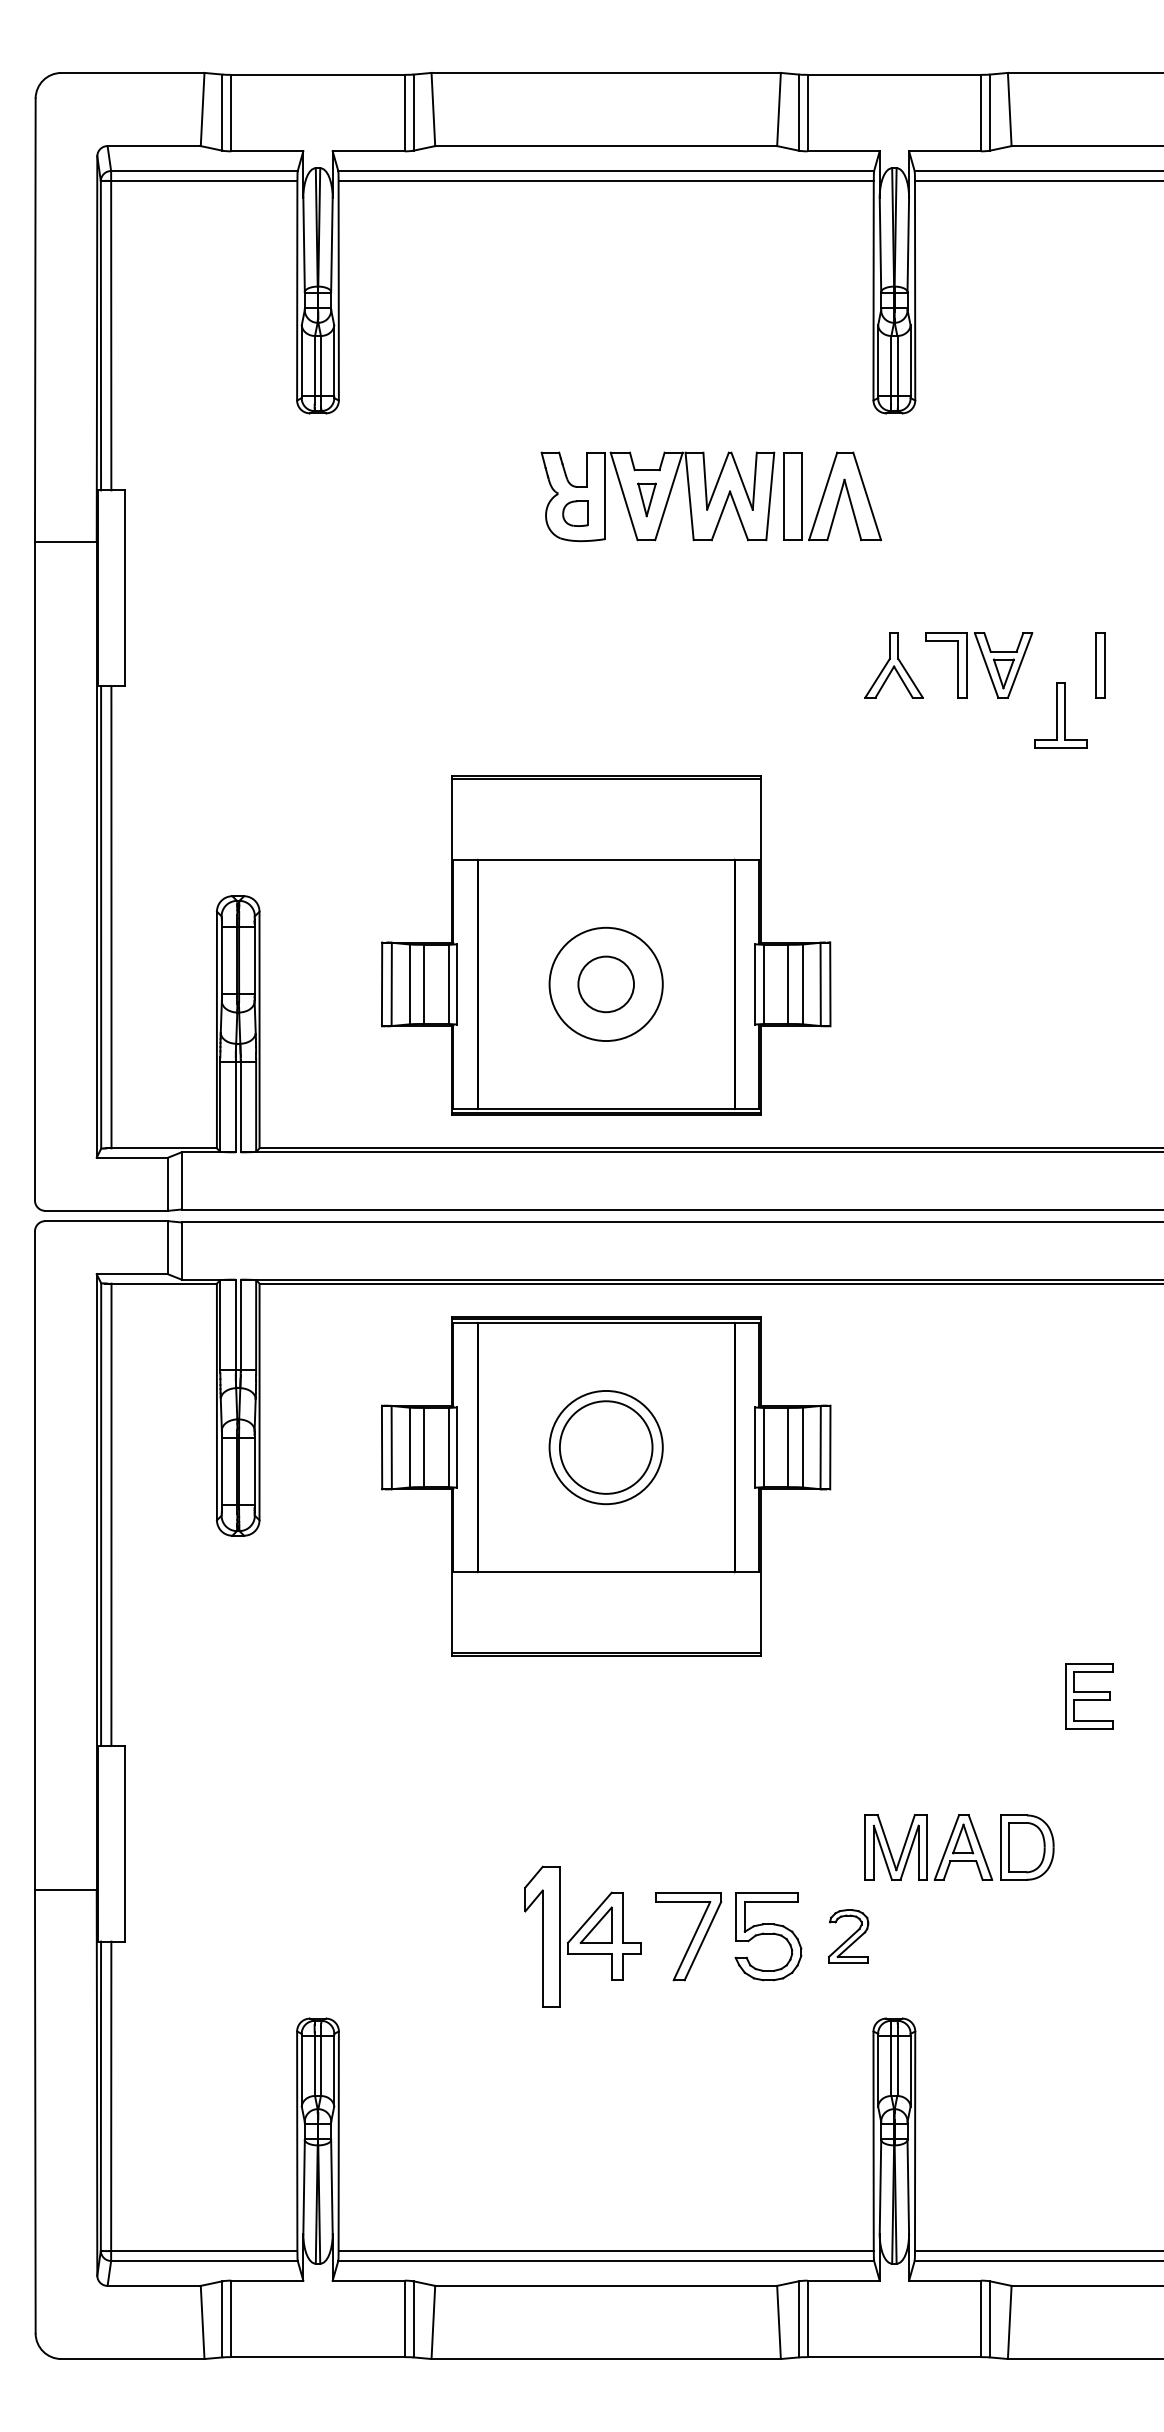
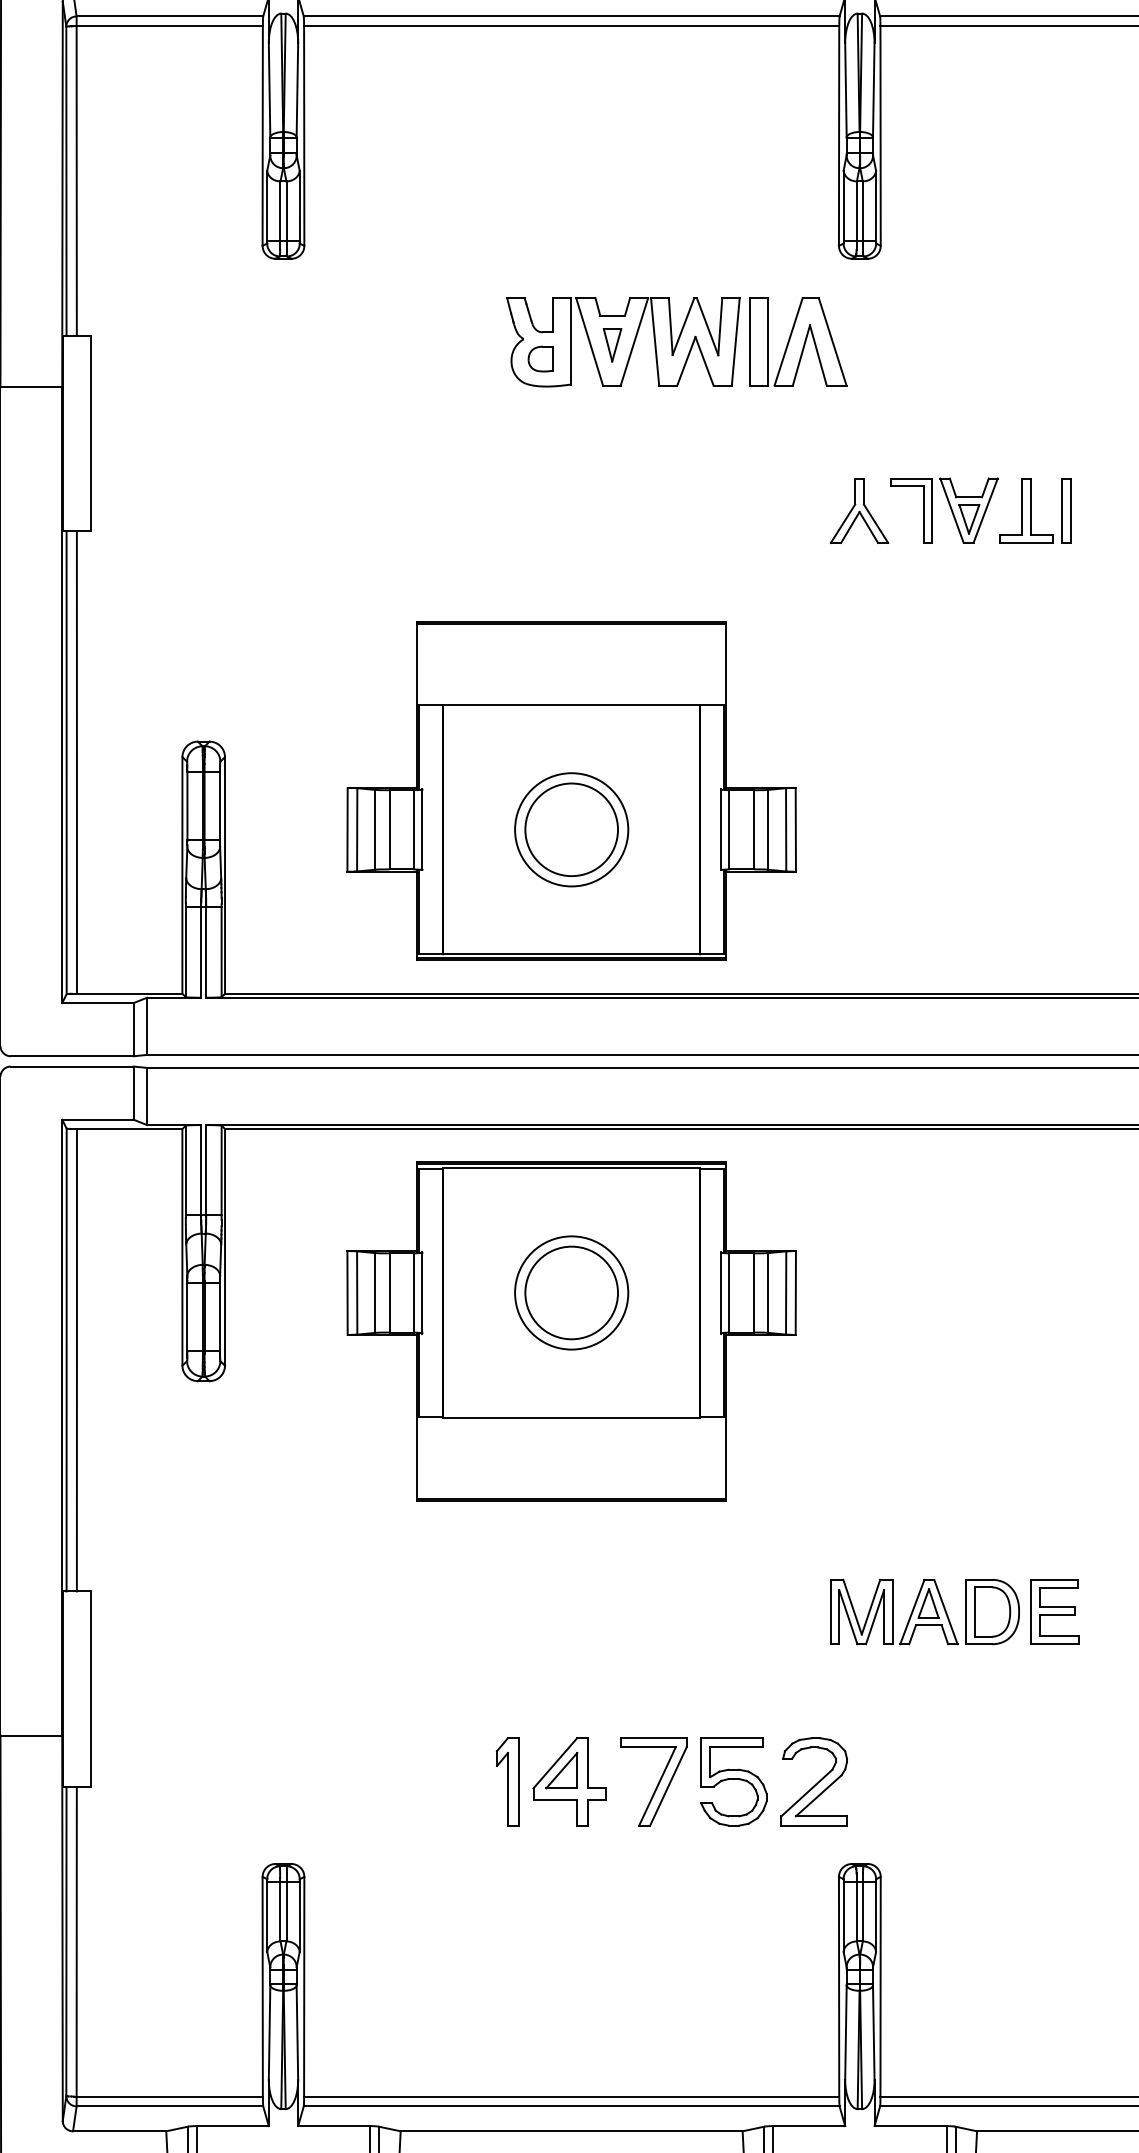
part: (1060, 715) -> (1025, 510), moved
circle: (605, 984) -> (570, 829), size x1.67
part: (1089, 1696) -> (1054, 1611), moved
part: (959, 1847) -> (924, 1611), moved
part: (541, 1935) -> (506, 1780), size x0.62
part: (848, 1935) -> (813, 1780), size x1.67

